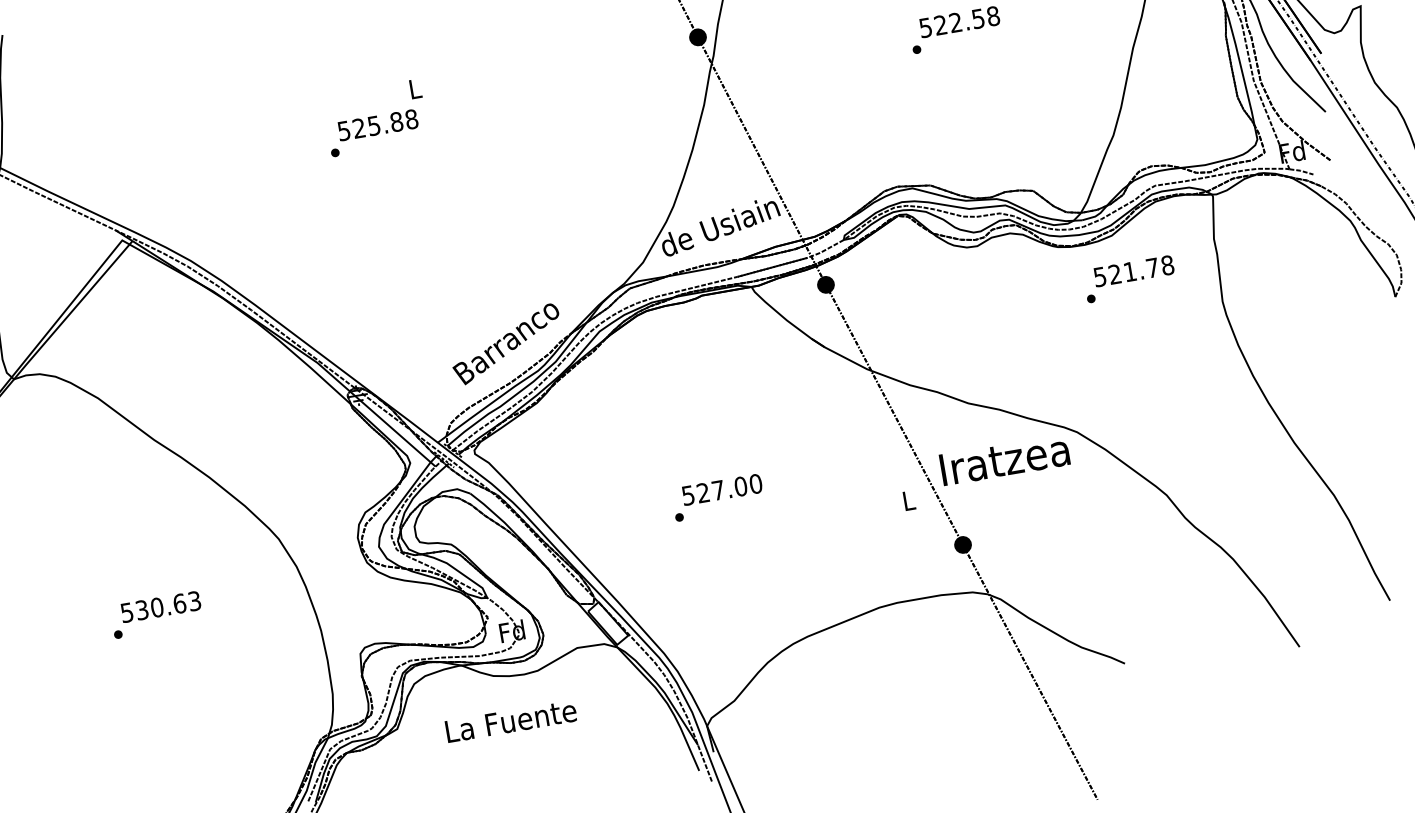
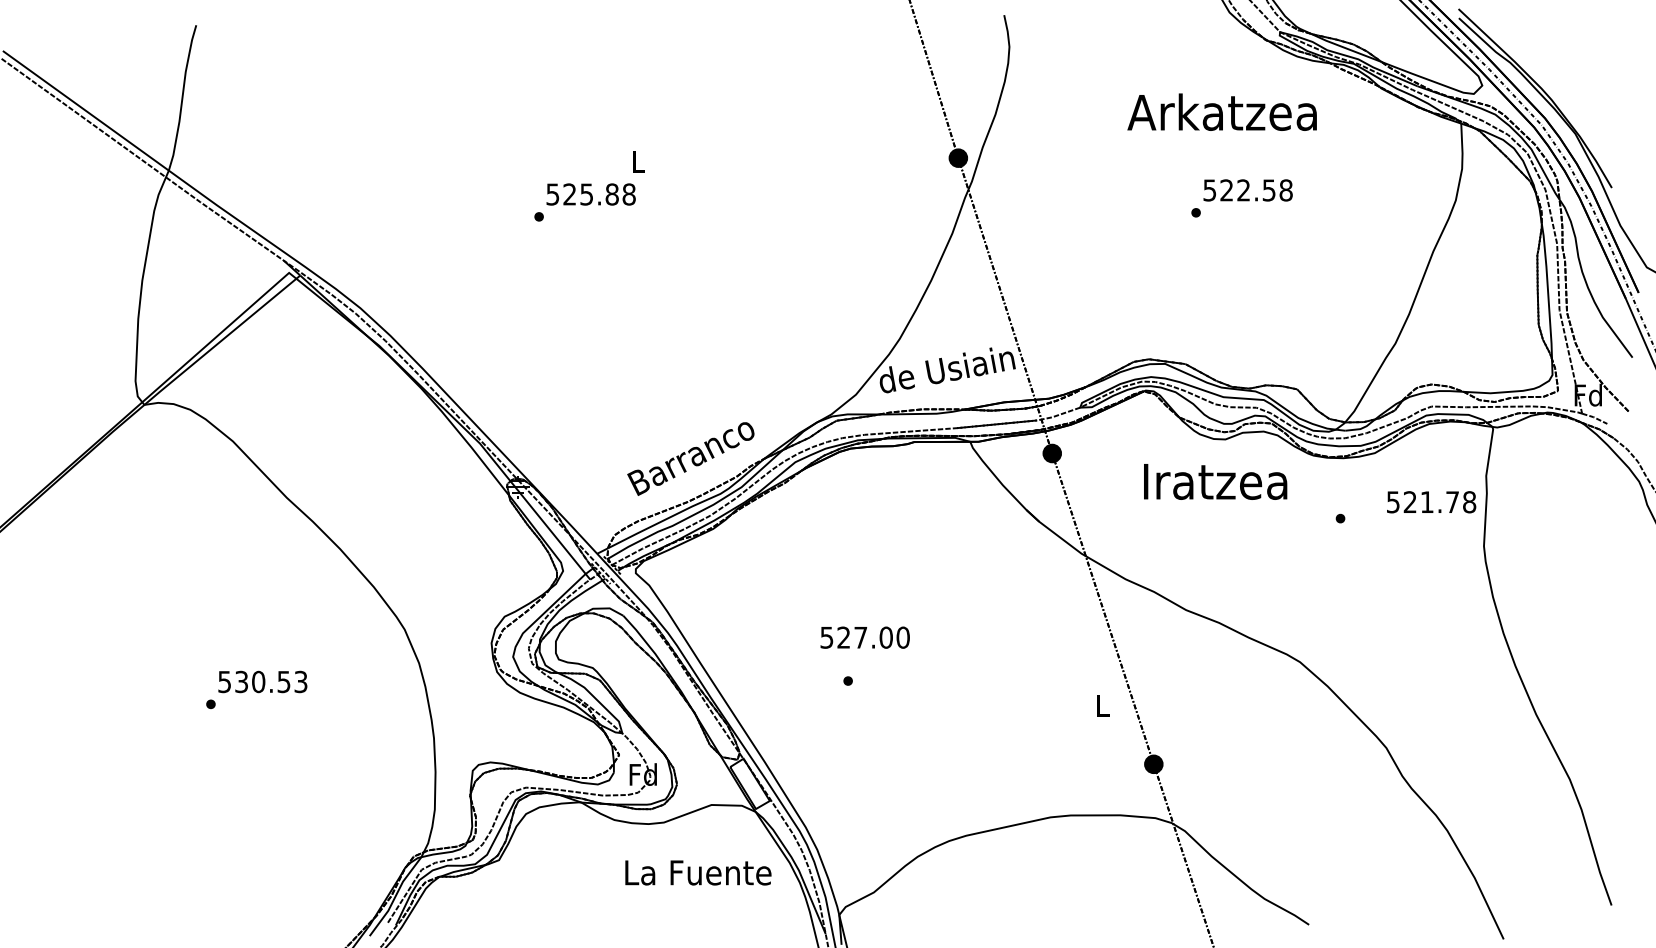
text: (1134, 271) -> (1431, 502), moved
text: (1004, 459) -> (1215, 481), moved
text: (721, 489) -> (864, 637), moved
text: (179, 603) -> (283, 681), 530.63 -> 530.53
text: (511, 720) -> (698, 872), moved

